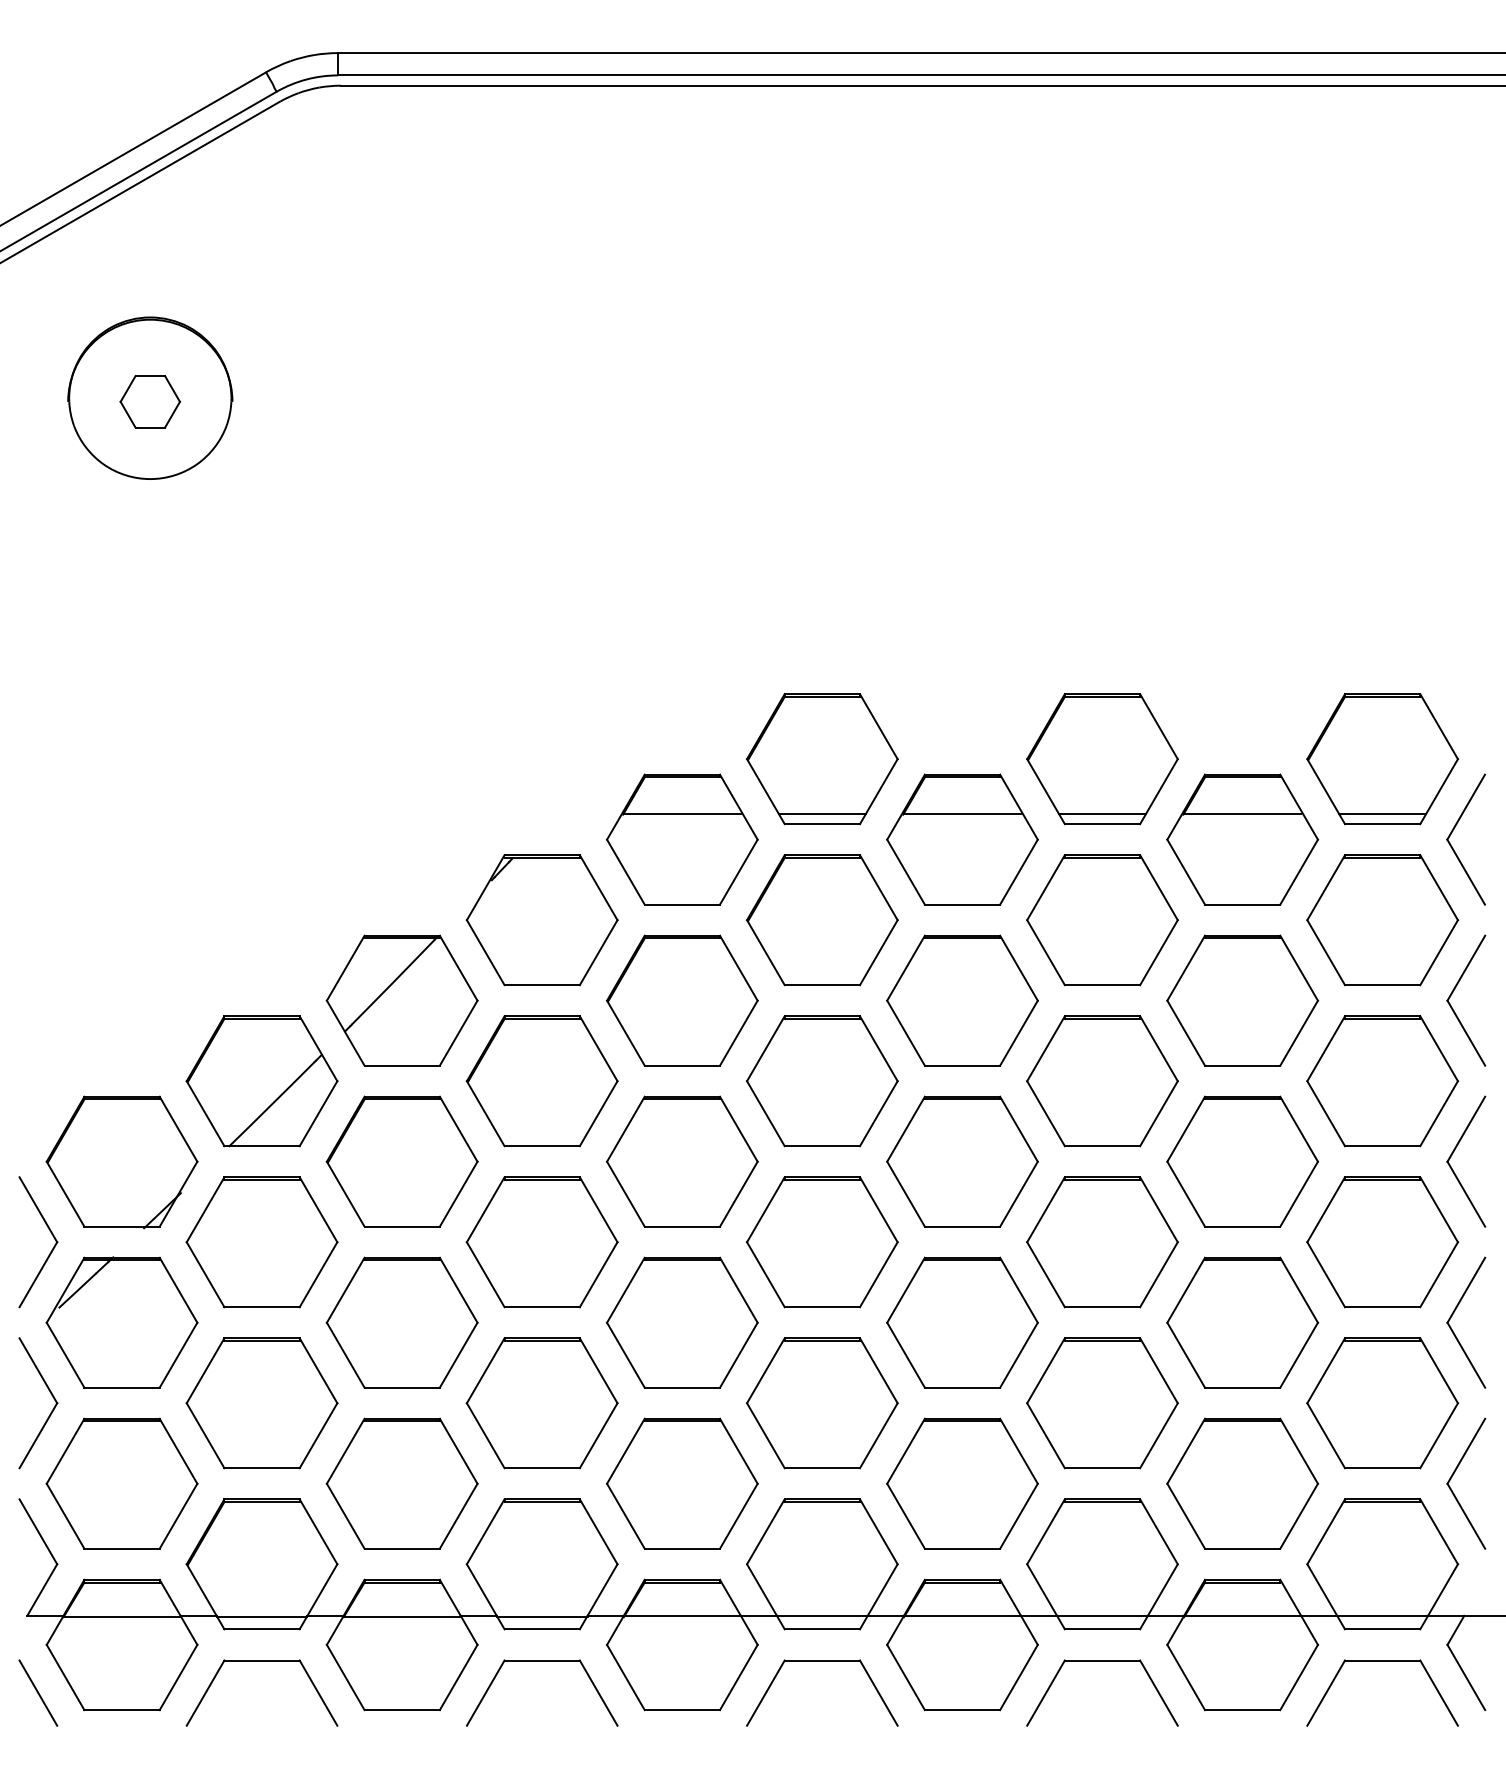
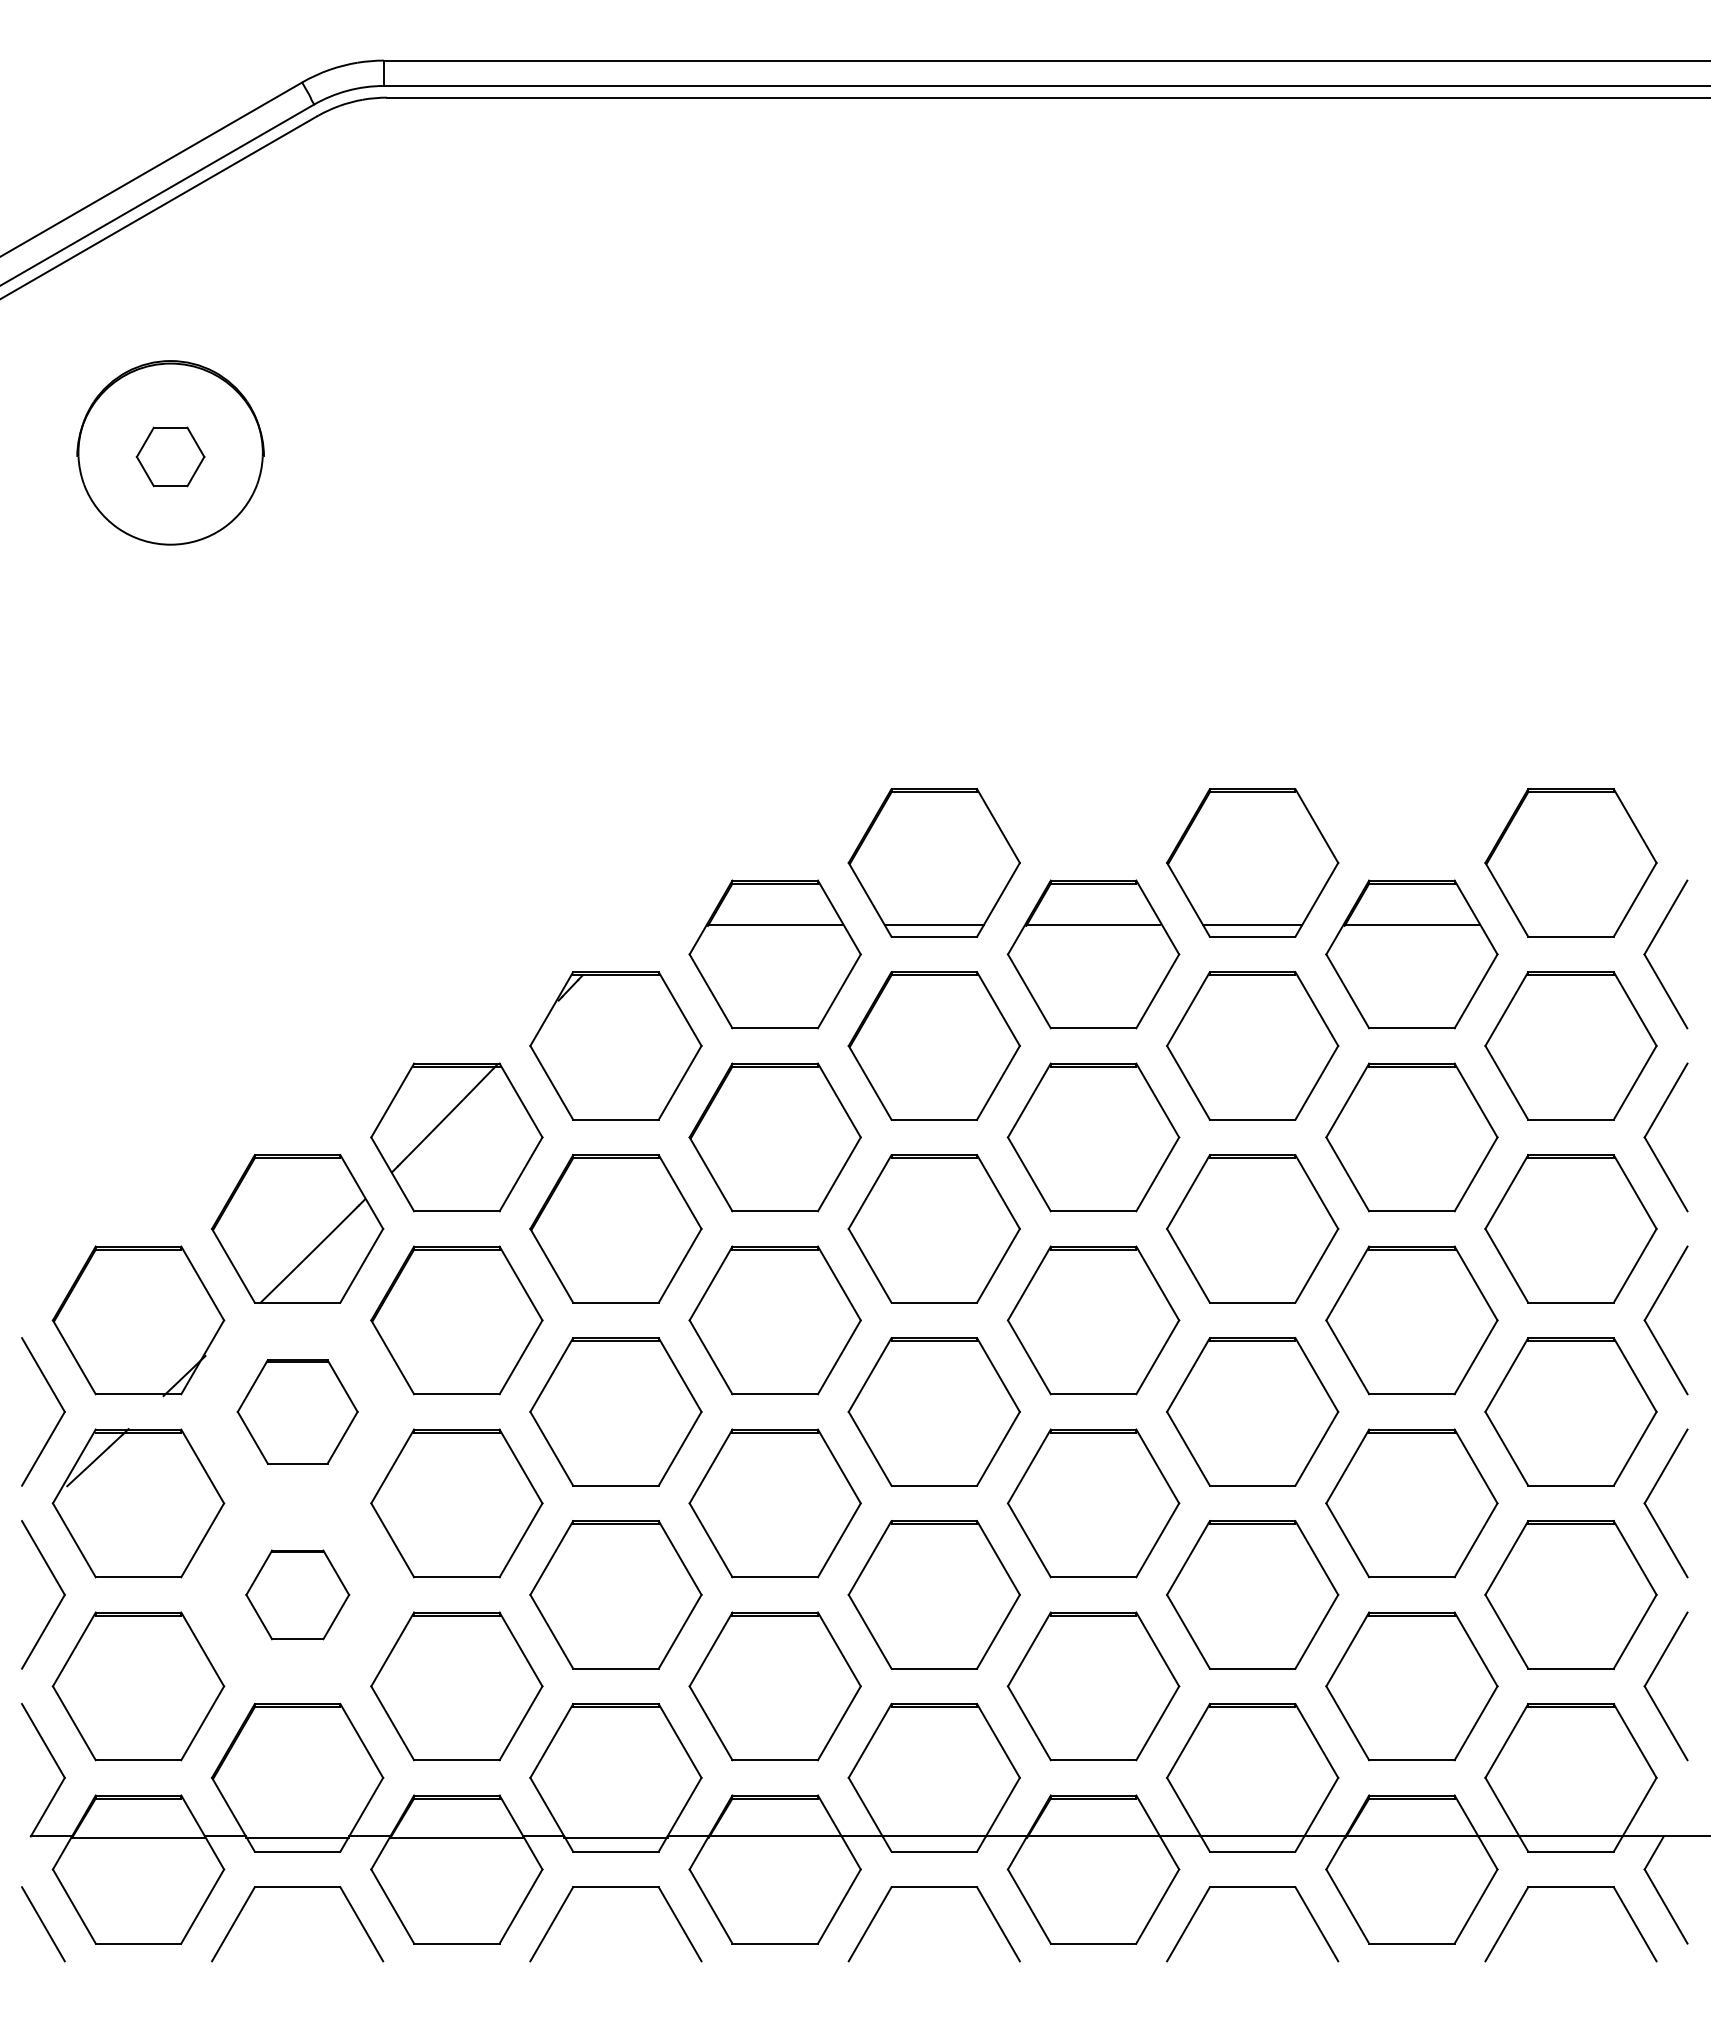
line: (1382, 813) -> (1570, 924), removed
part: (261, 1241) -> (297, 1411), size x0.7
part: (261, 1402) -> (297, 1594), size x0.6

